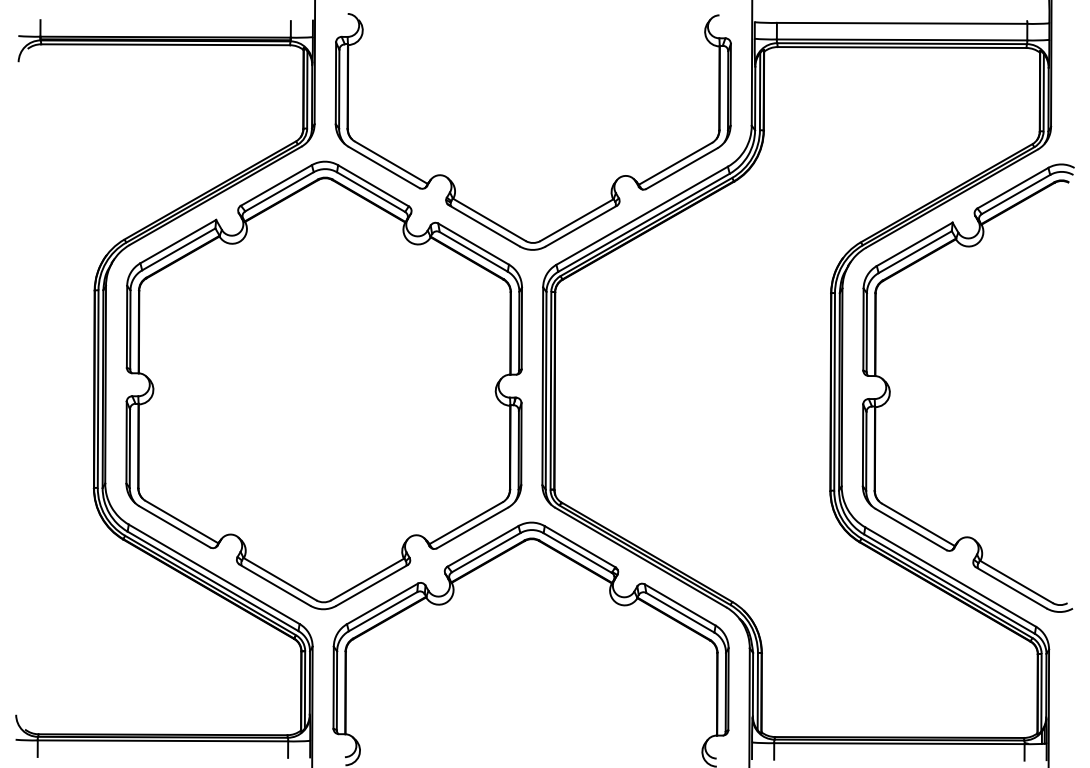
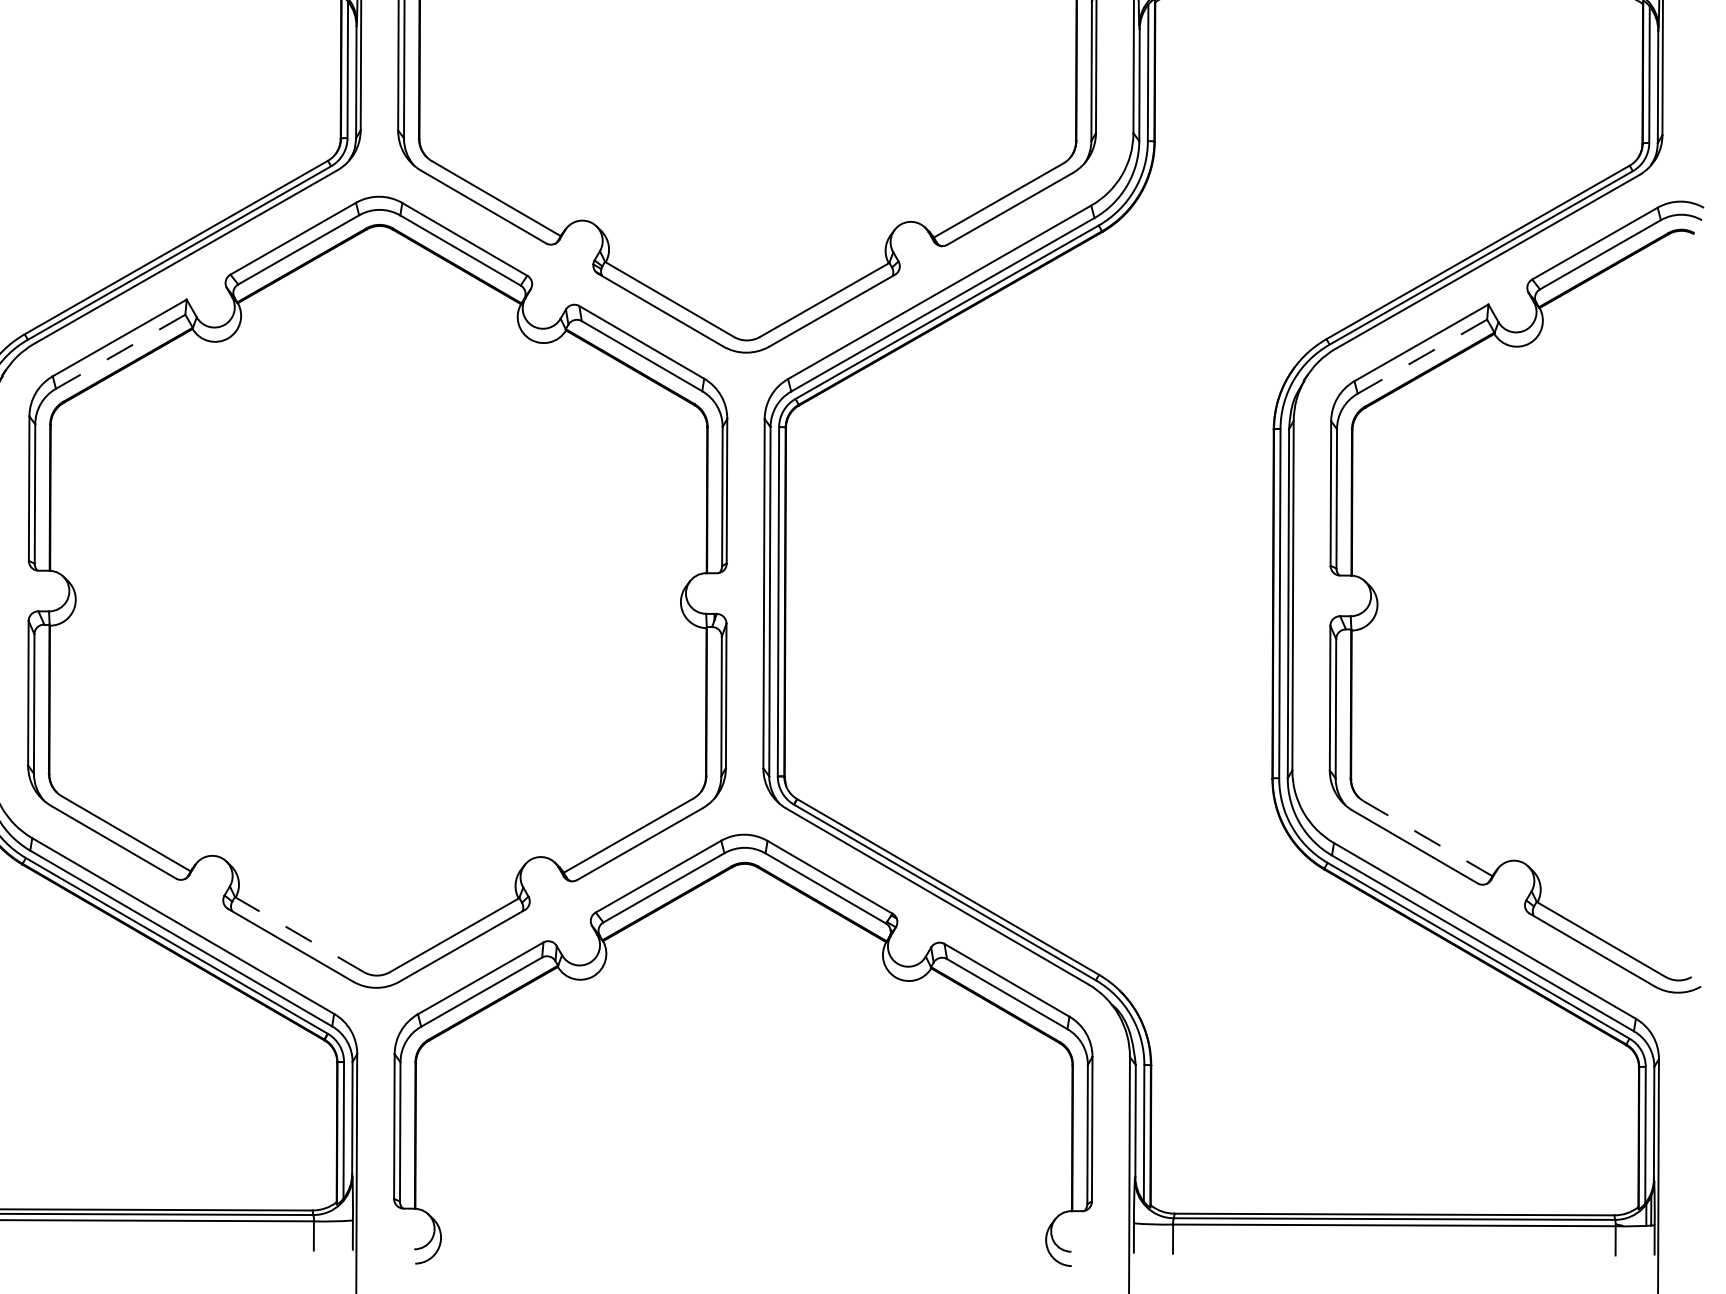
line: (178, 249) -> (120, 351), solid -> dashed
line: (914, 252) -> (1421, 357), solid -> dashed
line: (918, 524) -> (1428, 838), solid -> dashed
line: (279, 578) -> (298, 933), solid -> dashed

